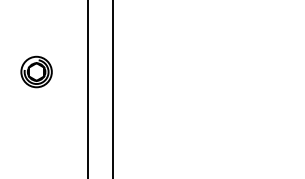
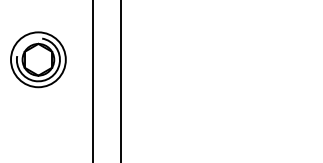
part: (36, 71) -> (38, 59), size x1.67

